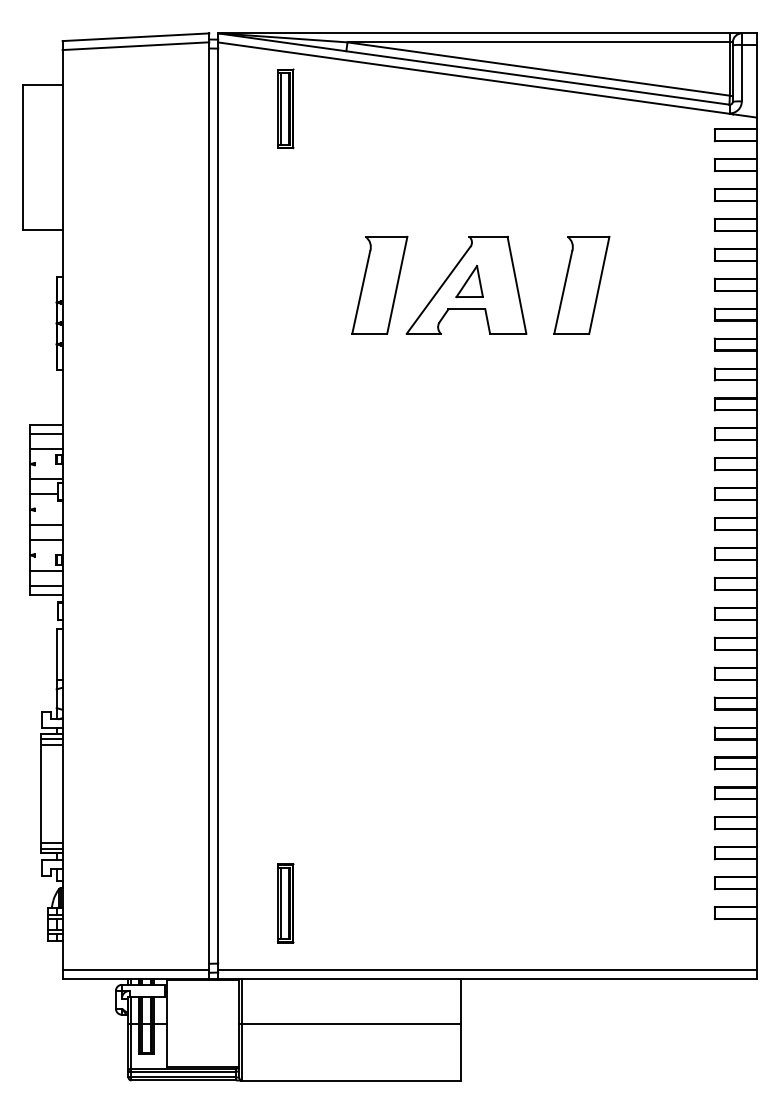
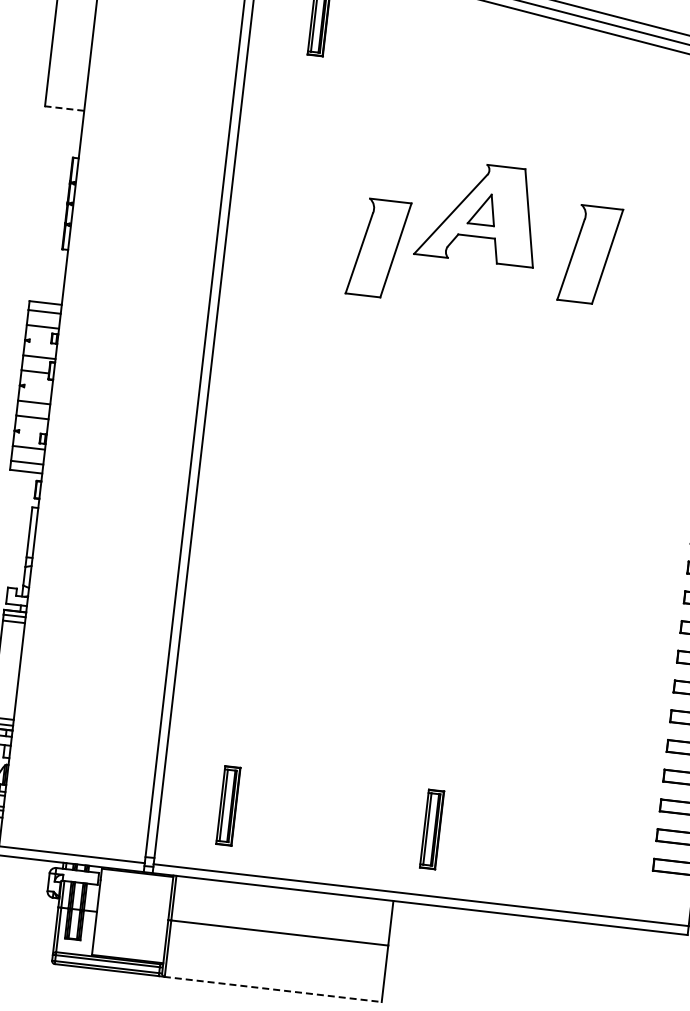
line: (42, 229) -> (64, 108), solid -> dashed
part: (379, 285) -> (378, 248), moved
part: (581, 285) -> (589, 254), moved
part: (490, 903) -> (431, 829), added
line: (350, 1080) -> (272, 989), solid -> dashed

